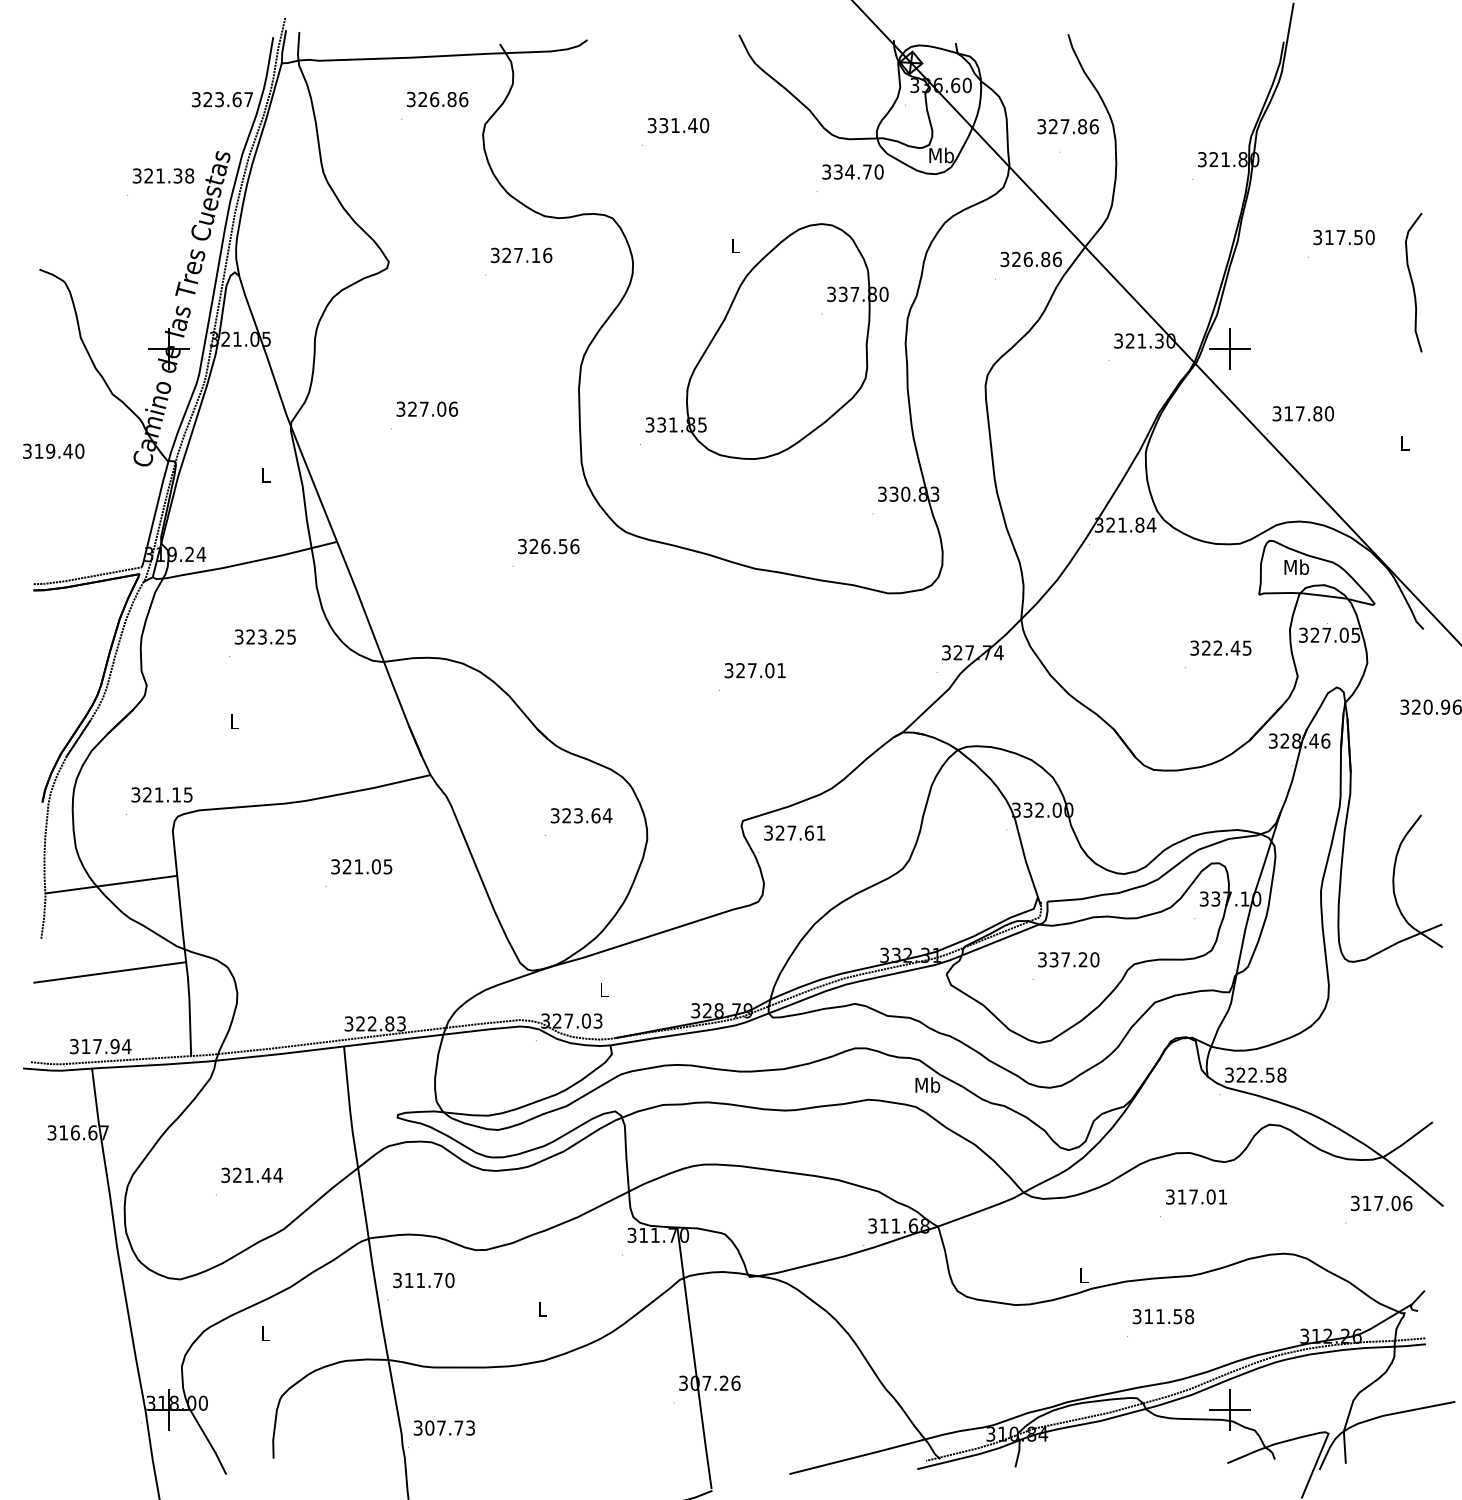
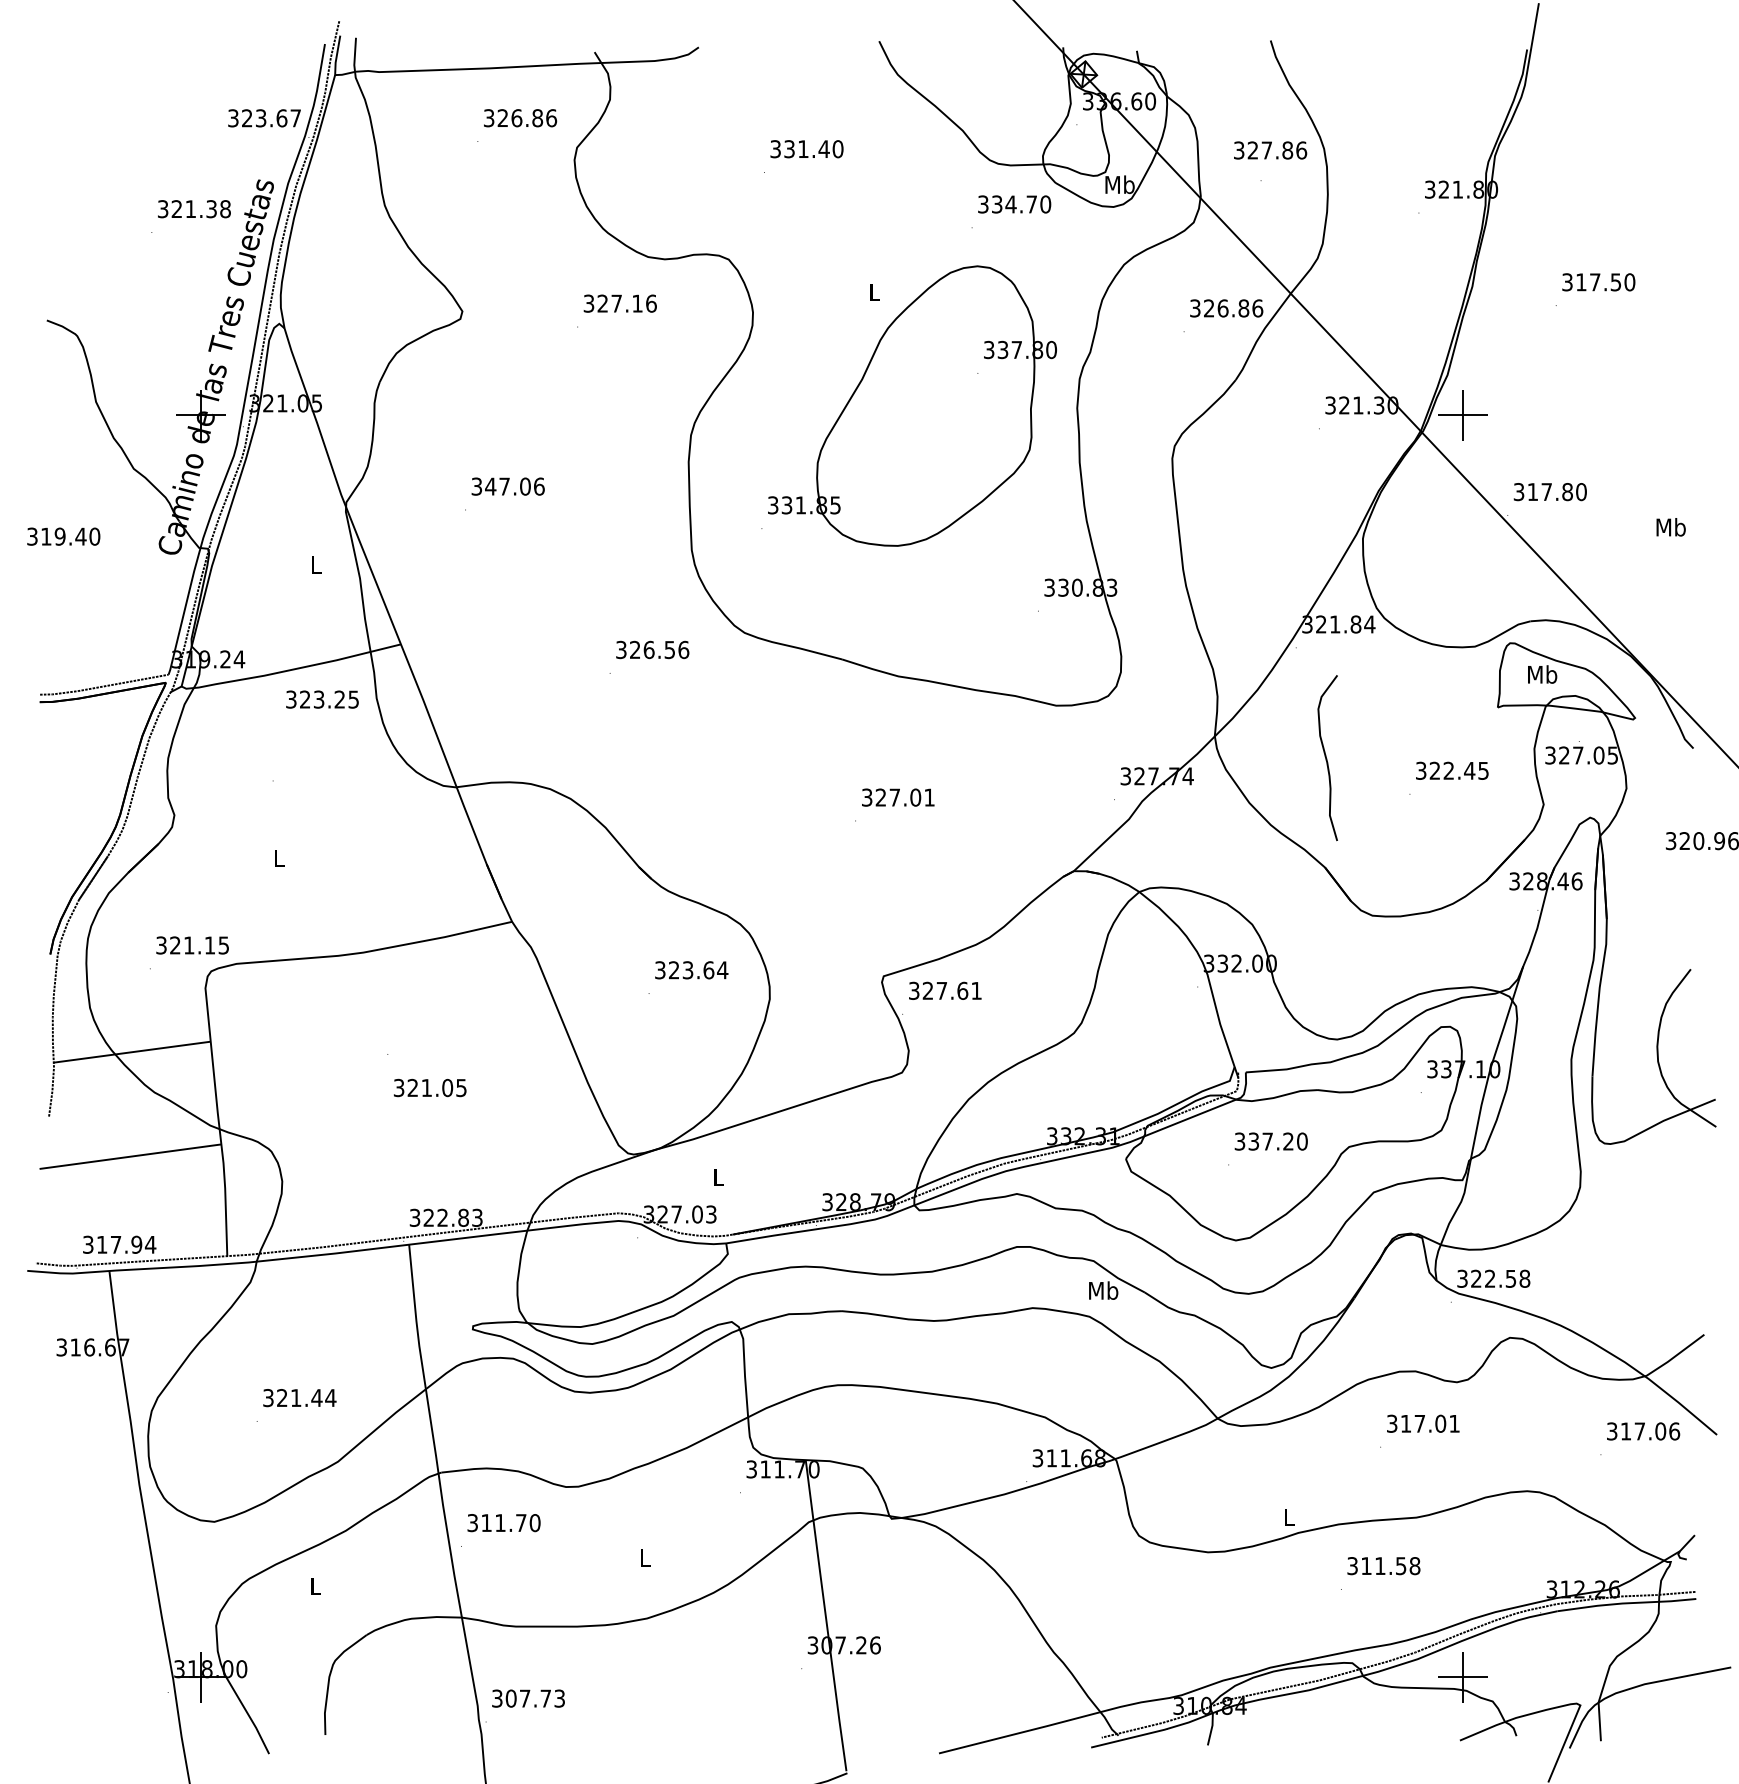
curve: (1413, 283) -> (1327, 758), moved
text: (412, 409) -> (490, 486), 327.06 -> 347.06
text: (1404, 443) -> (1670, 527), L -> Mb
text: (265, 636) -> (322, 699), moved
text: (361, 866) -> (430, 1087), moved

